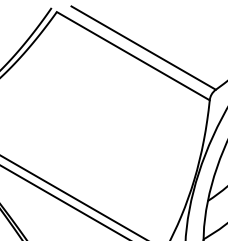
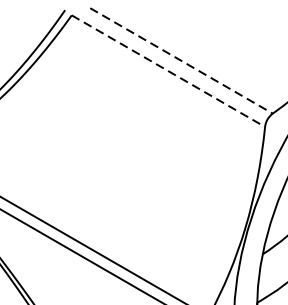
line: (144, 48) -> (182, 61), solid -> dashed
line: (133, 56) -> (168, 71), solid -> dashed

